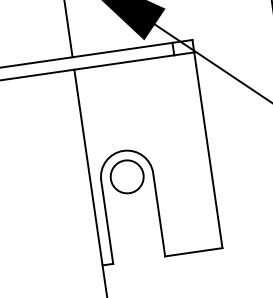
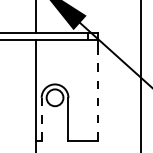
line: (208, 158) -> (97, 94), solid -> dashed
line: (106, 220) -> (41, 118), solid -> dashed

